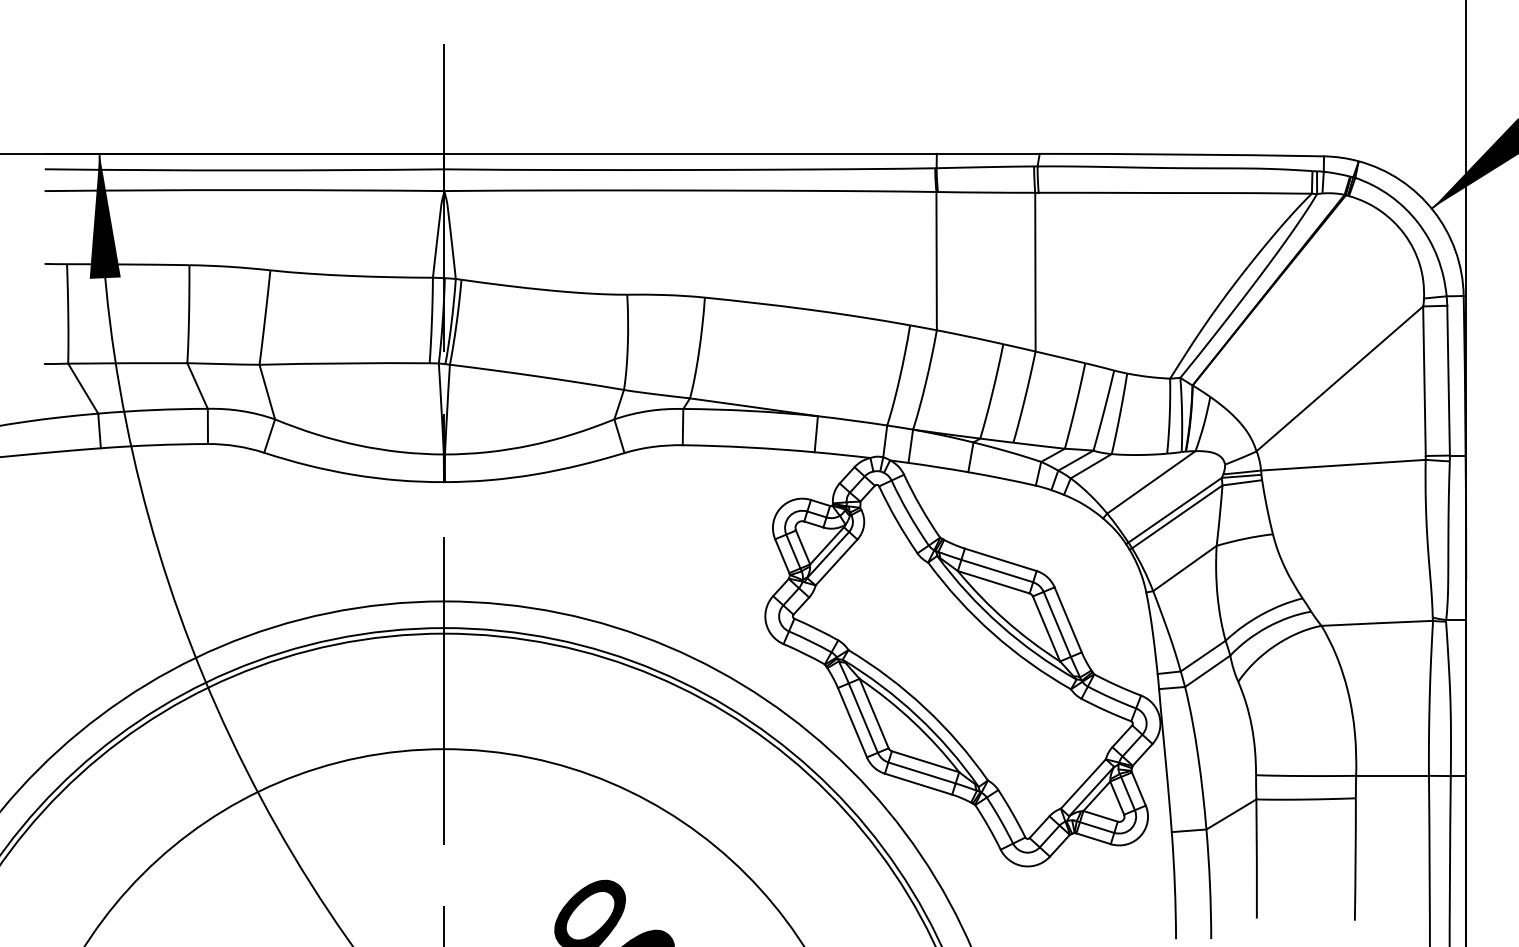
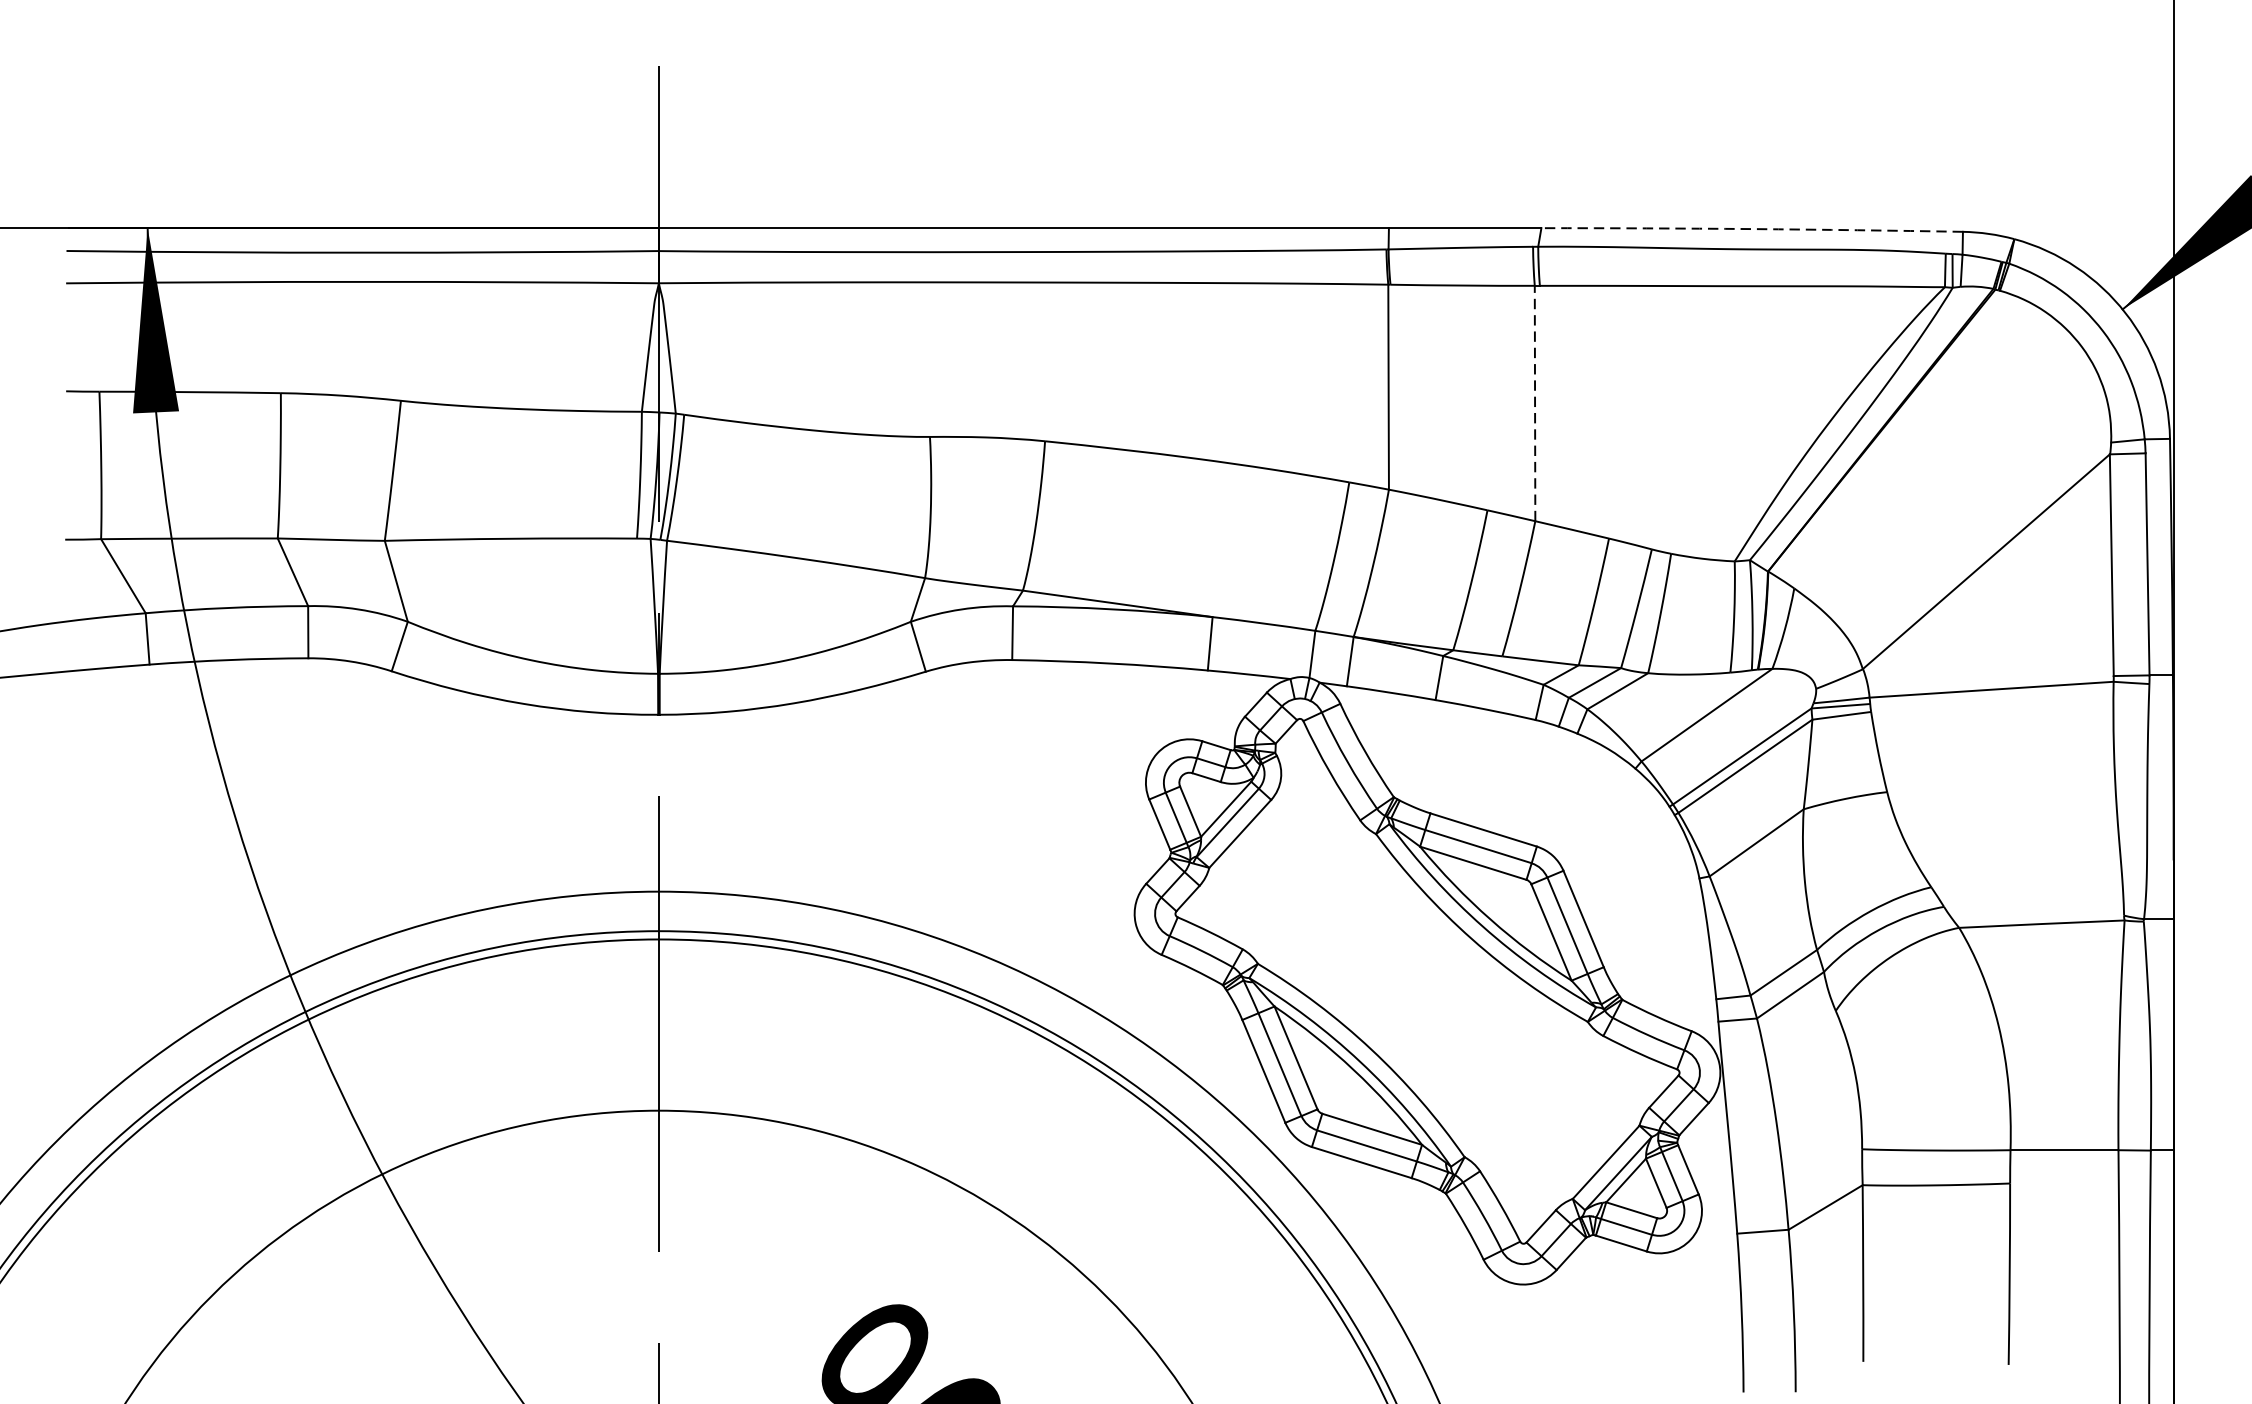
arc: (1181, 154) -> (1751, 229), solid -> dashed
line: (1035, 271) -> (1535, 402), solid -> dashed

